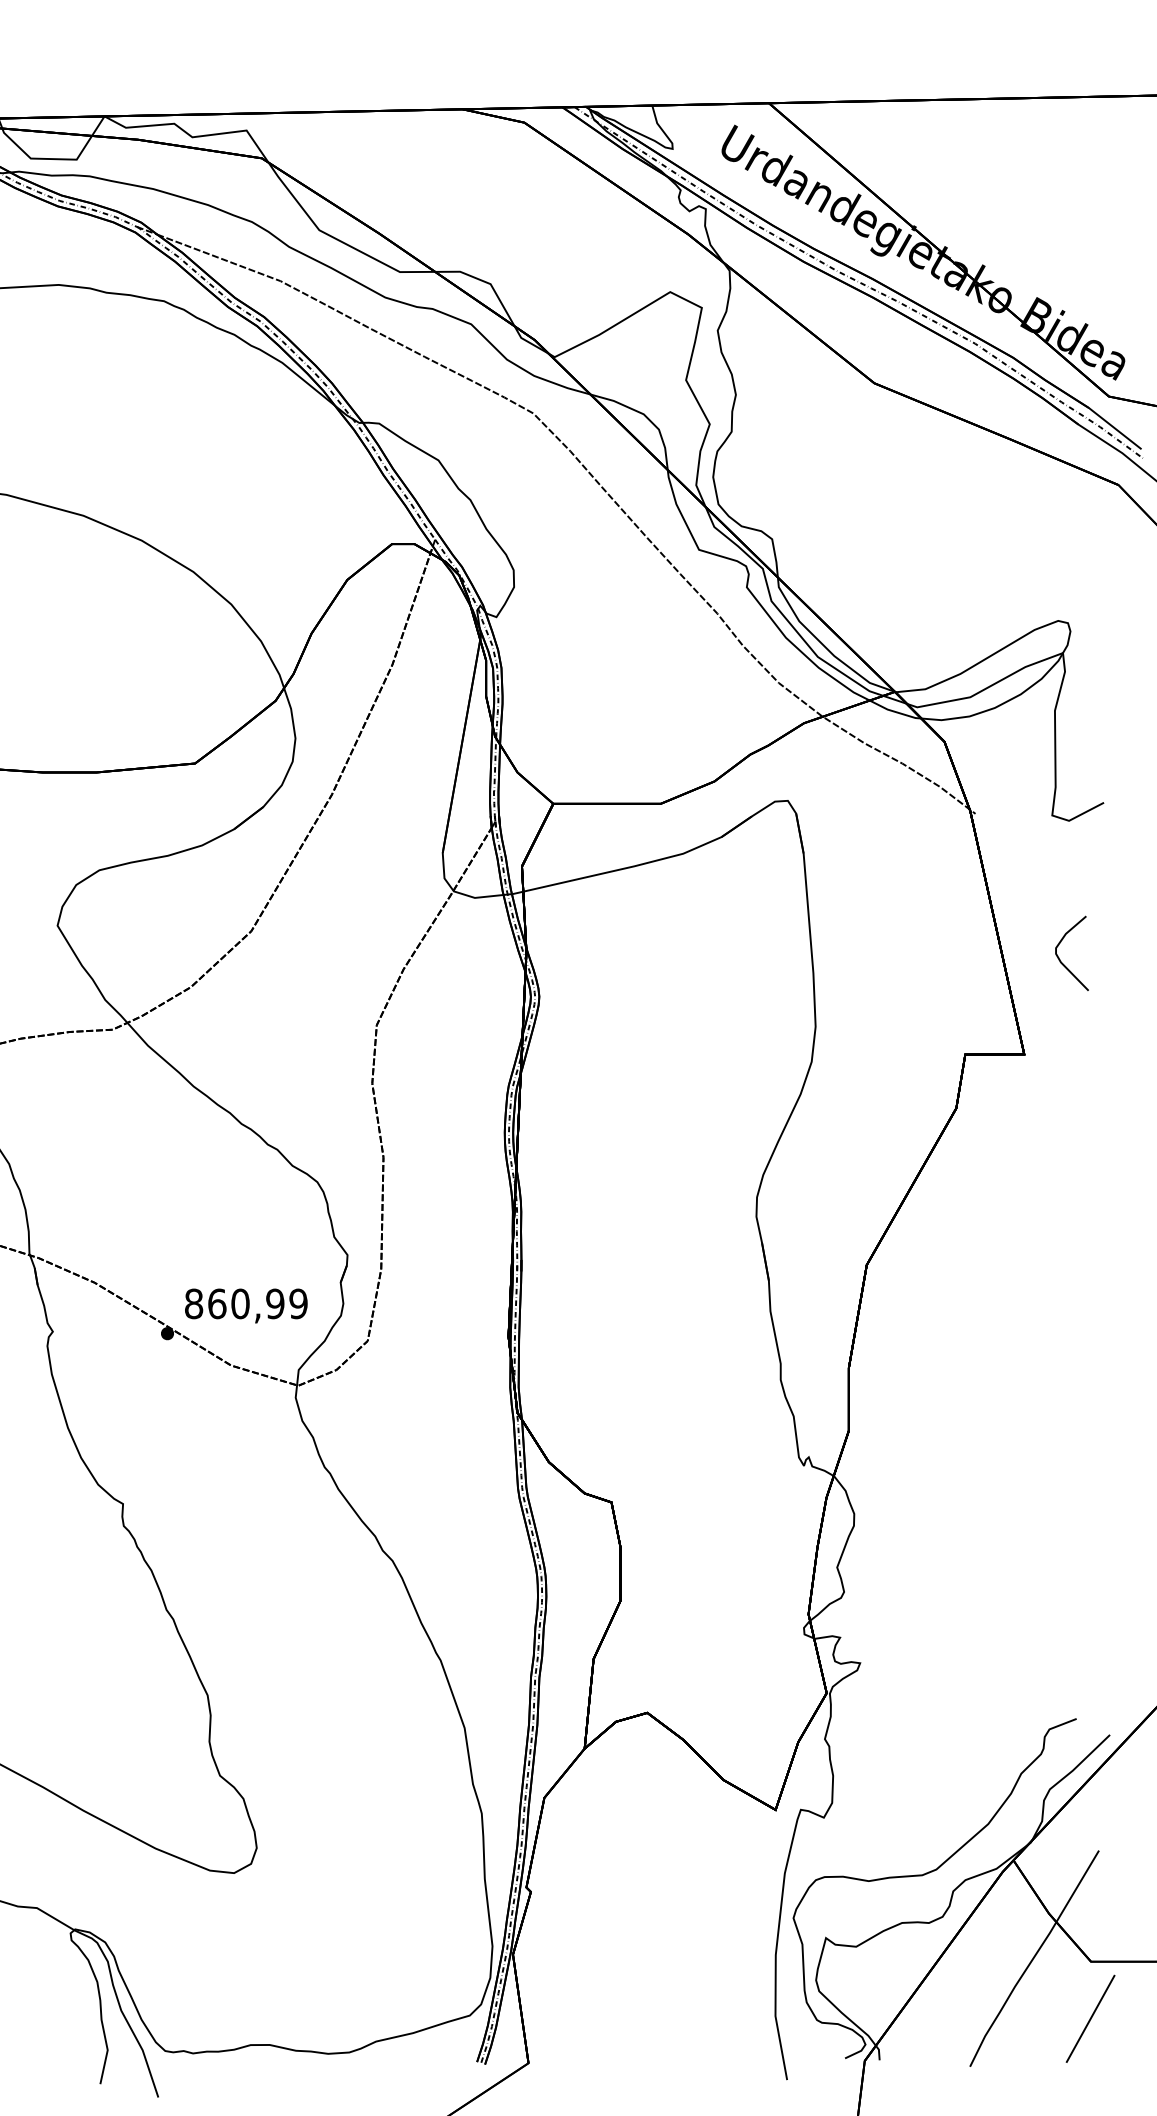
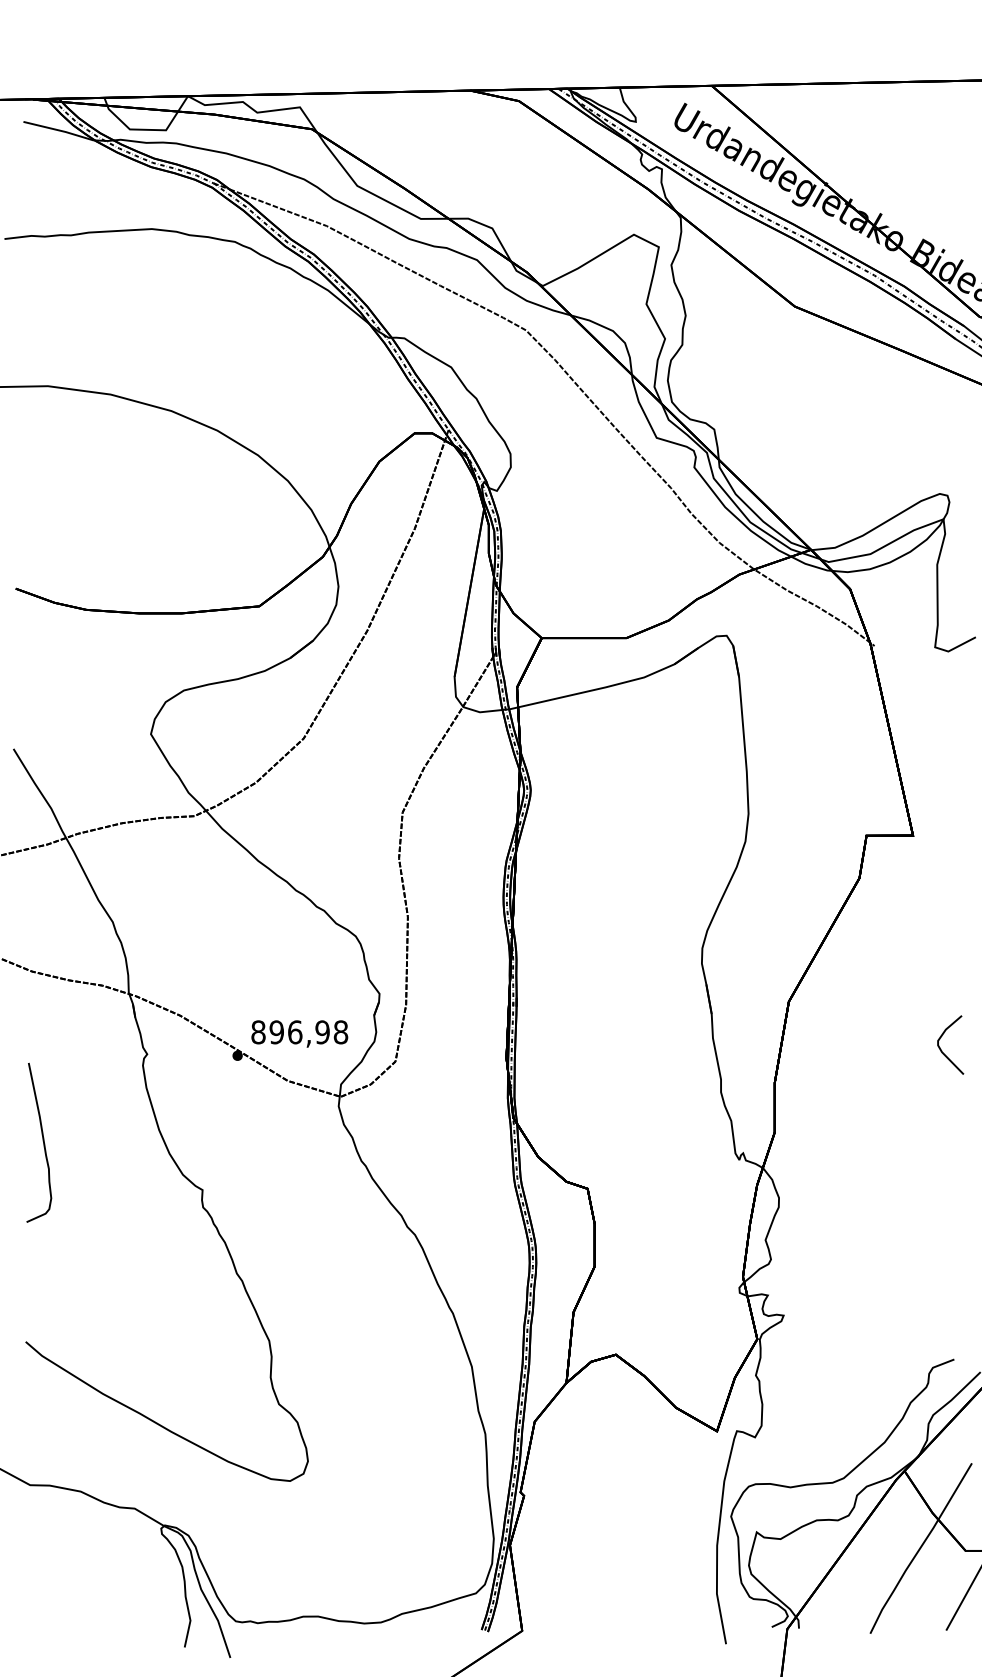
curve: (1061, 960) -> (942, 1050), moved
text: (257, 1304) -> (308, 1032), 860,99 -> 896,98

